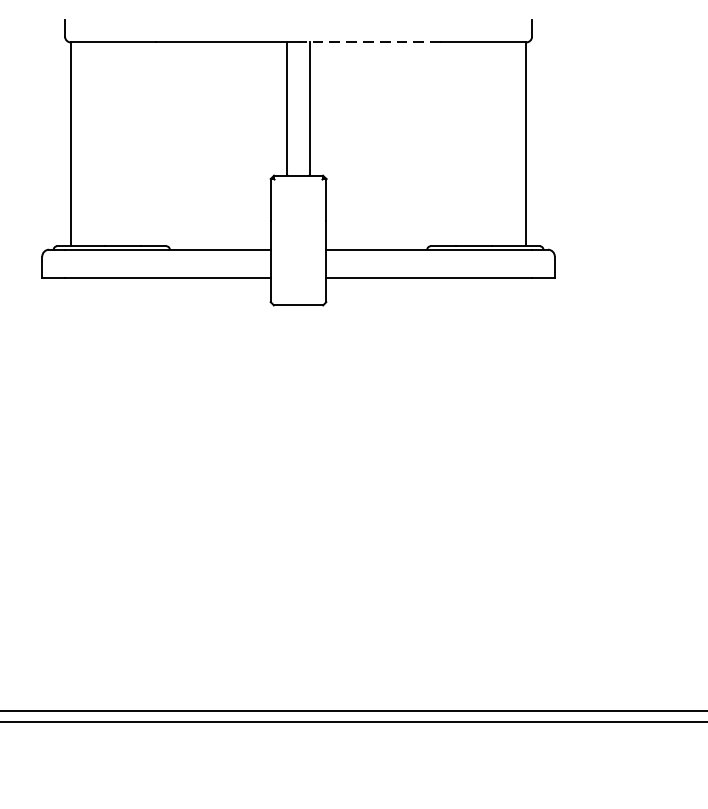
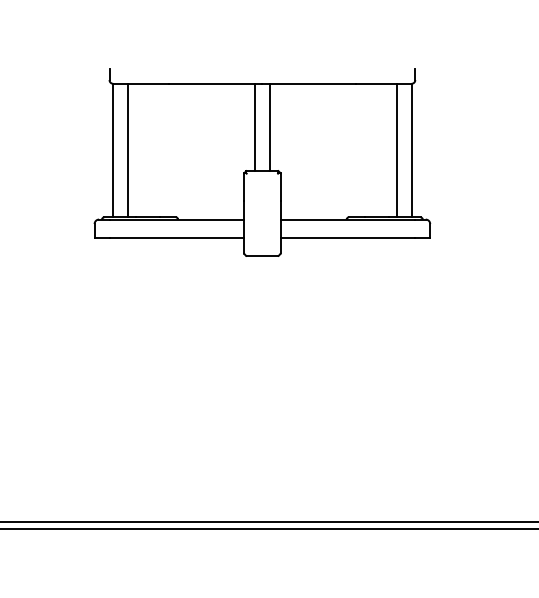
line: (370, 41) -> (309, 83), dashed -> solid
line: (94, 144) -> (128, 150), added
line: (503, 144) -> (396, 150), added

